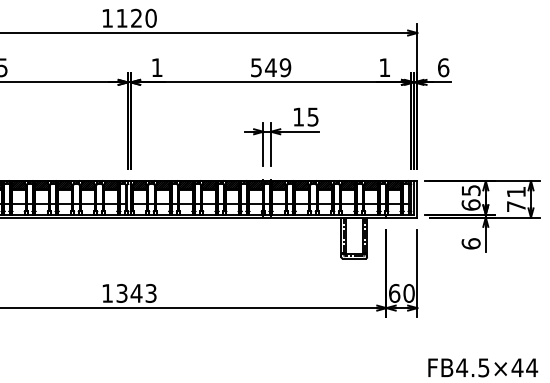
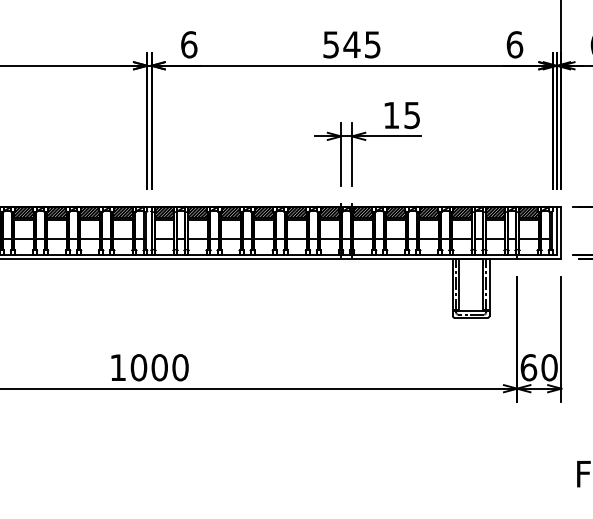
text: (156, 67) -> (188, 44), 1 -> 6
text: (285, 67) -> (372, 44), 549 -> 545
text: (384, 67) -> (514, 44), 1 -> 6
text: (136, 293) -> (159, 367), 1343 -> 1000

